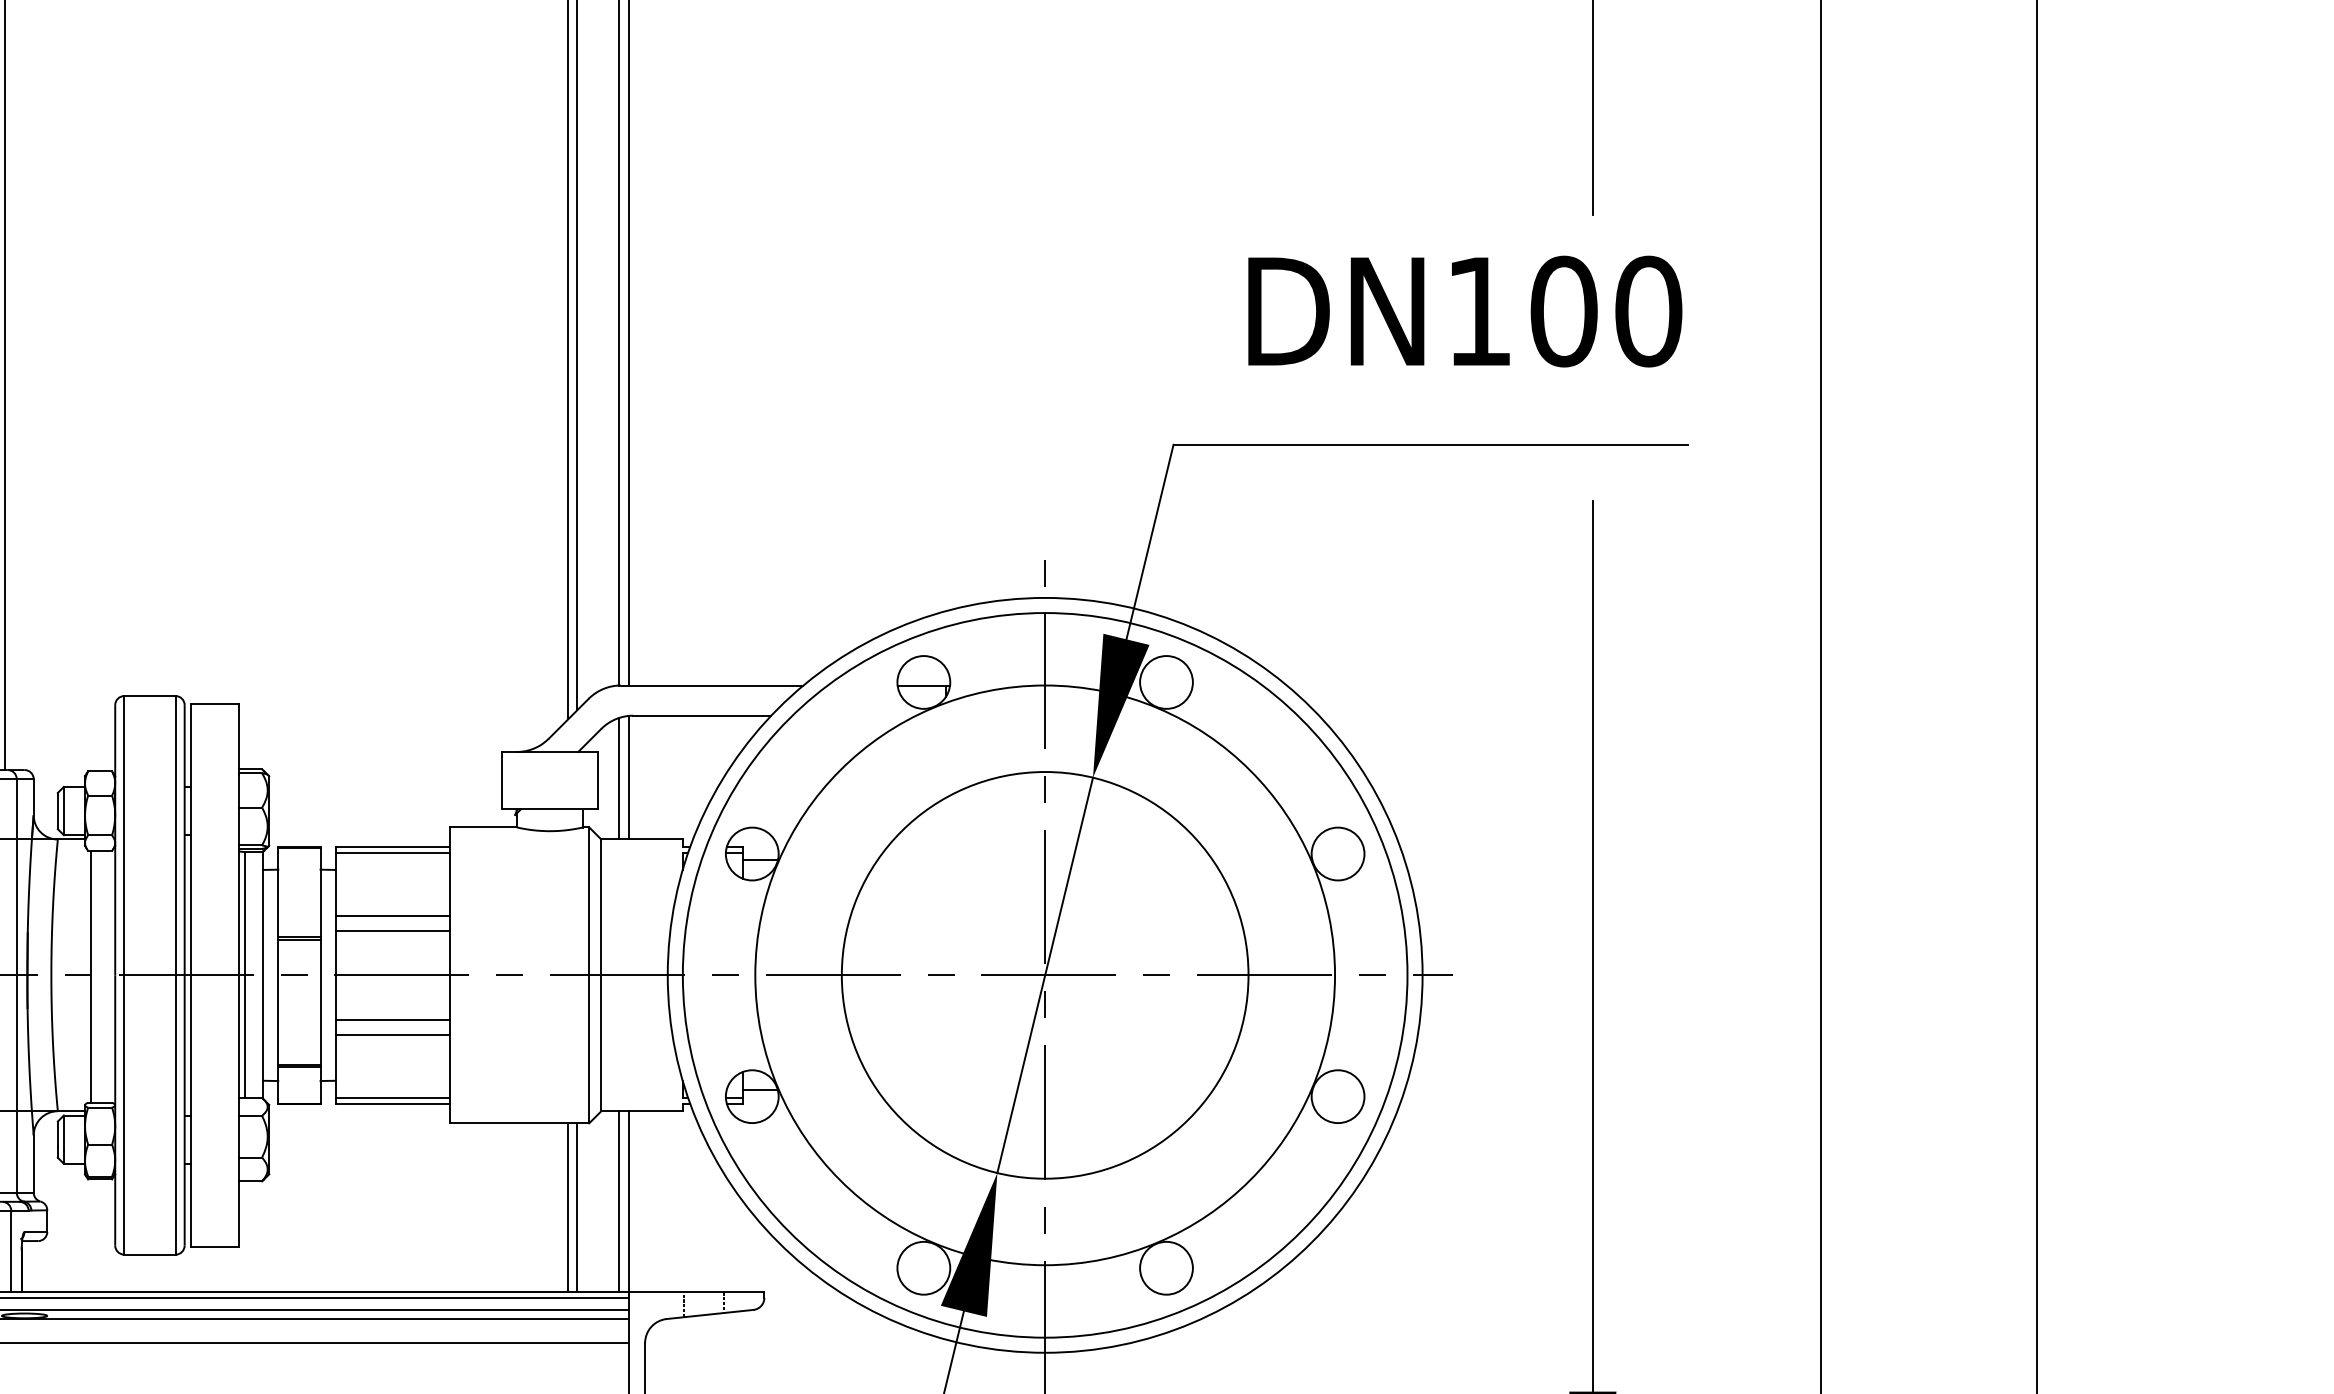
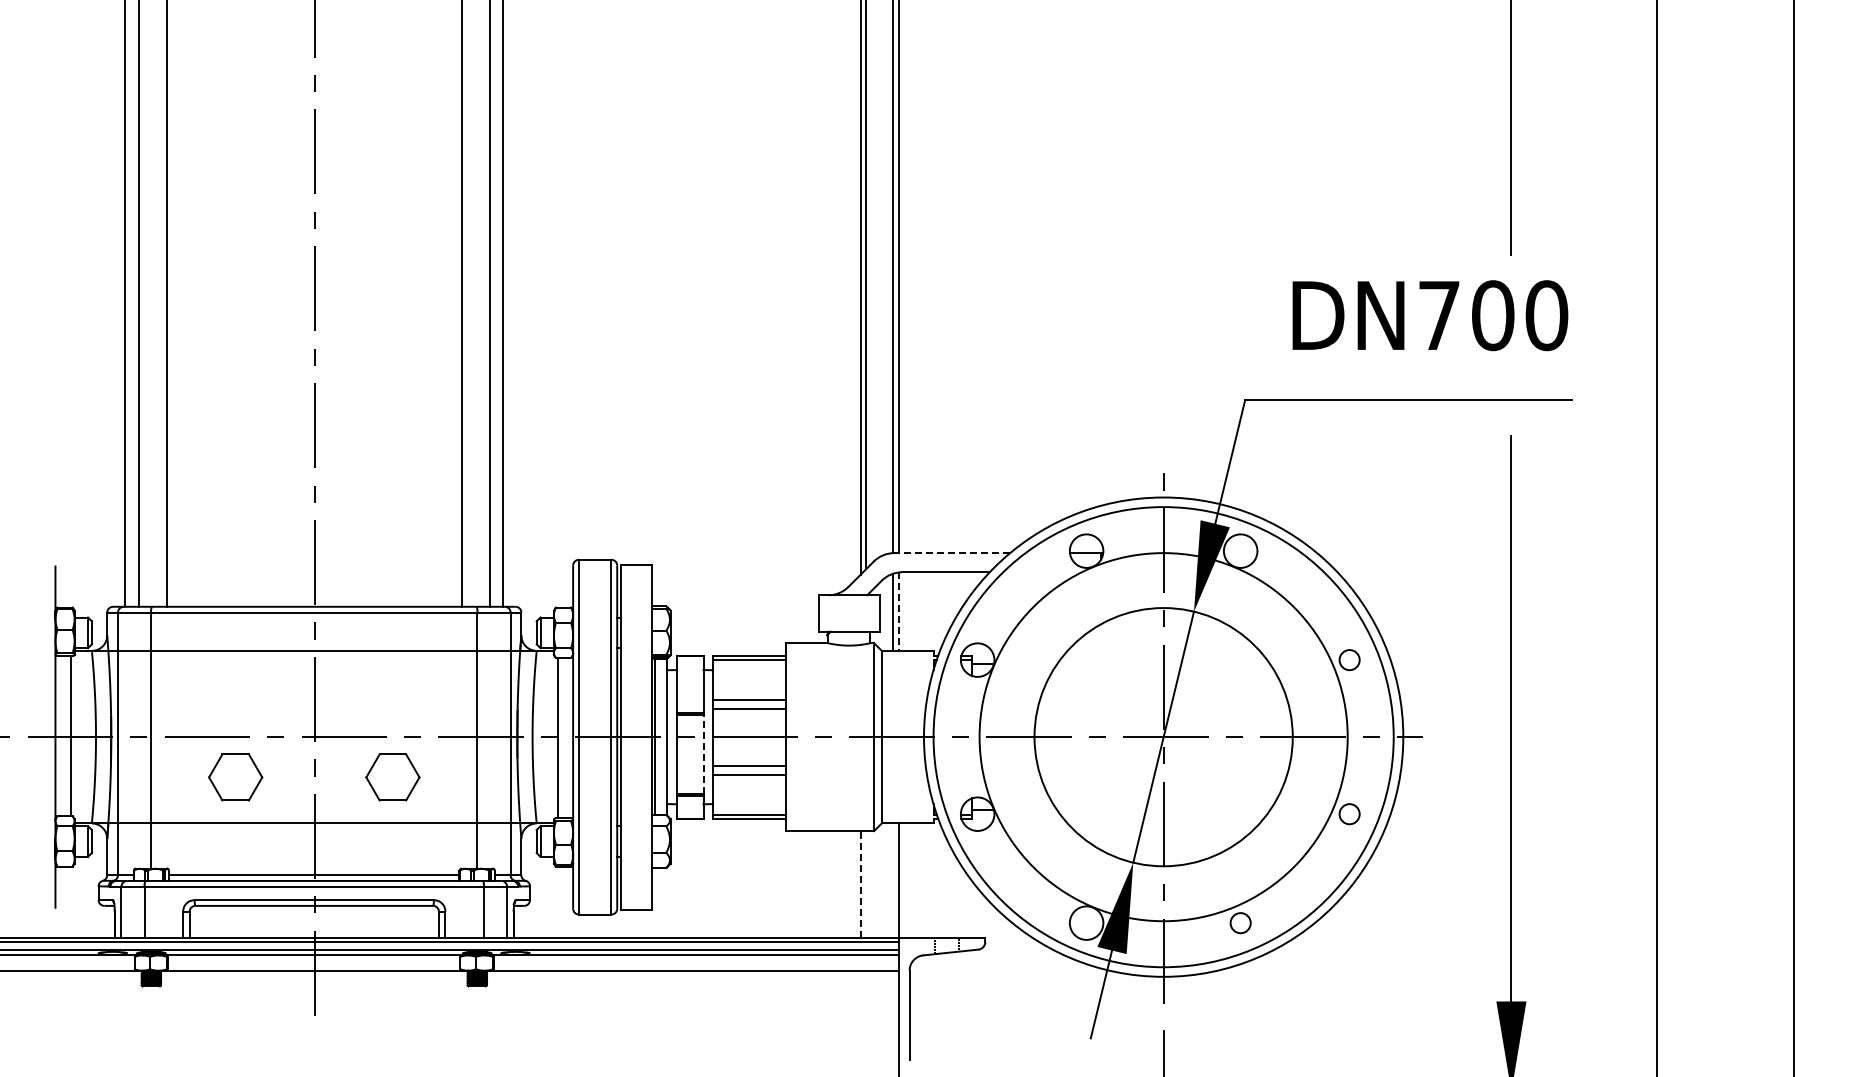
text: (1479, 311) -> (1439, 315), DN100 -> DN700
line: (712, 686) -> (952, 553), solid -> dashed
line: (629, 779) -> (899, 612), solid -> dashed
circle: (1337, 853) -> (1349, 659), size x0.6
line: (320, 1002) -> (703, 754), solid -> dashed
circle: (1337, 1095) -> (1349, 813), size x0.6
line: (619, 1201) -> (893, 880), removed
line: (567, 1207) -> (860, 884), solid -> dashed
line: (577, 1207) -> (866, 884), removed
circle: (1166, 1267) -> (1240, 922), size x0.6

